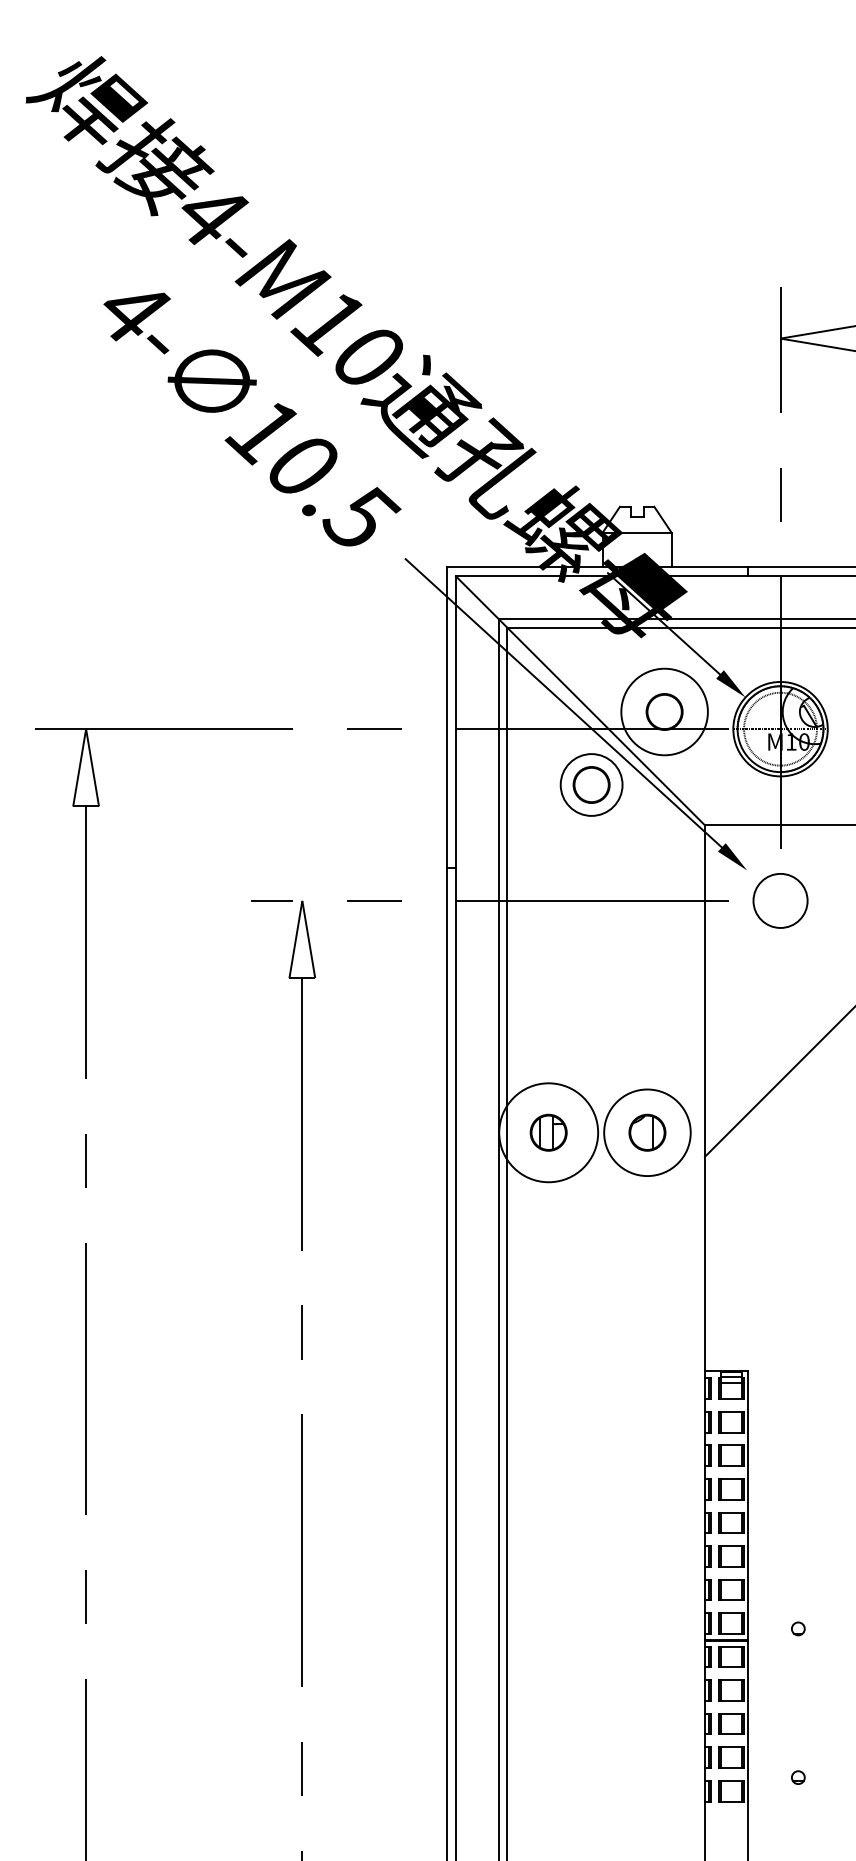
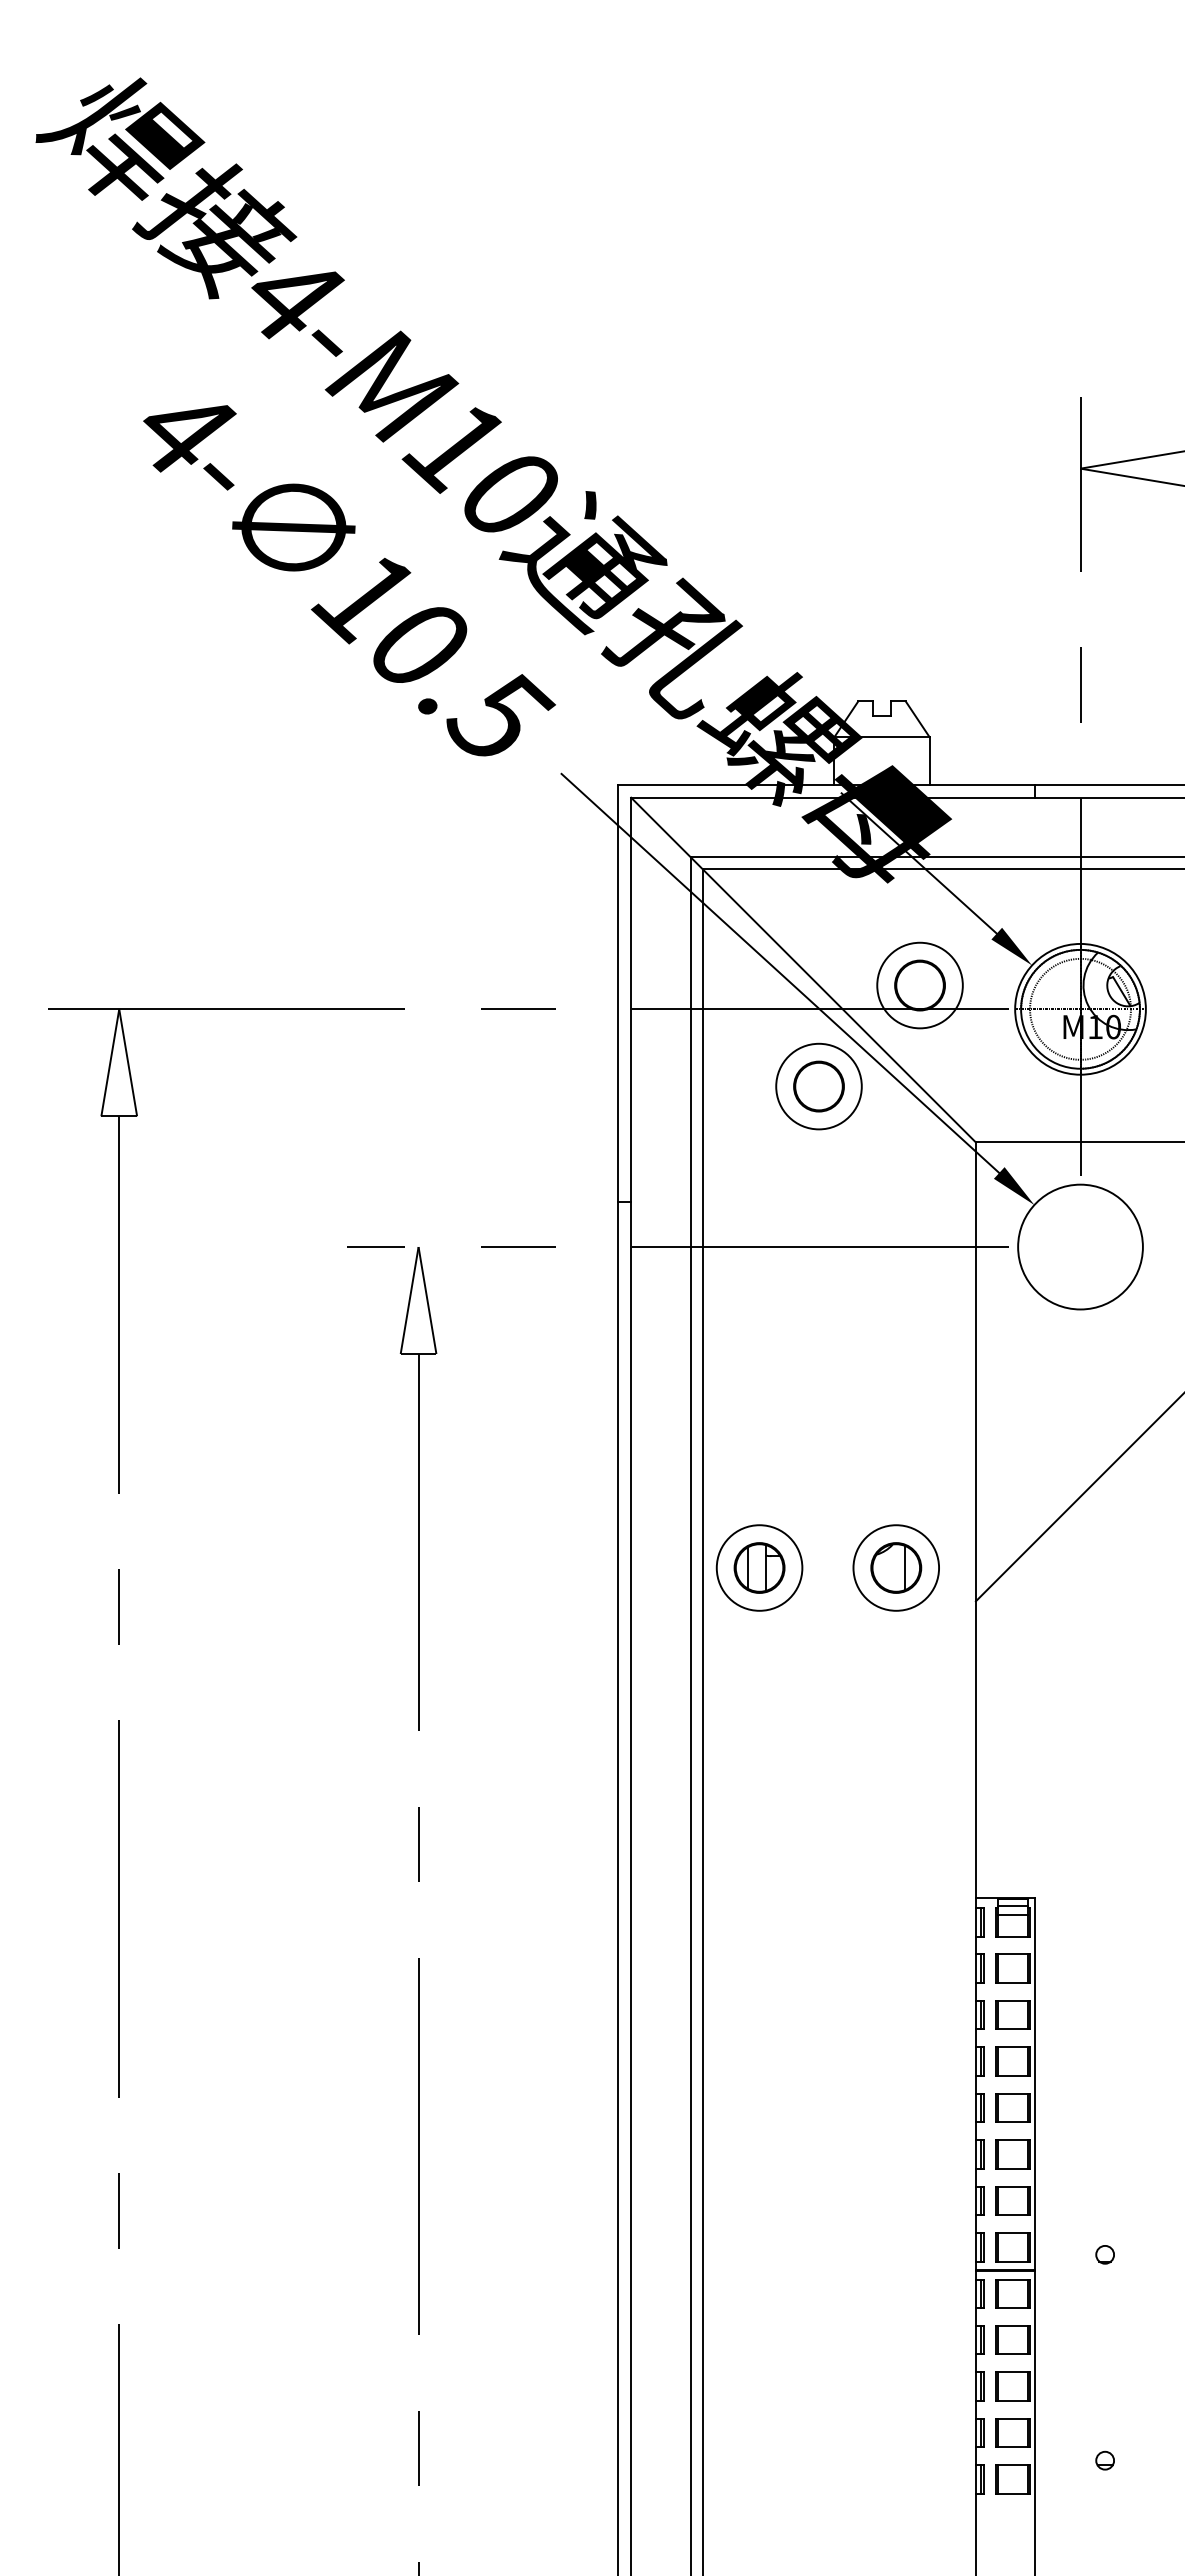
circle: (664, 711) -> (919, 985), size x0.71
circle: (780, 900) -> (1080, 1246), size x1.67
circle: (548, 1132) -> (759, 1567), size x0.62
circle: (647, 1132) -> (896, 1567), size x0.71

